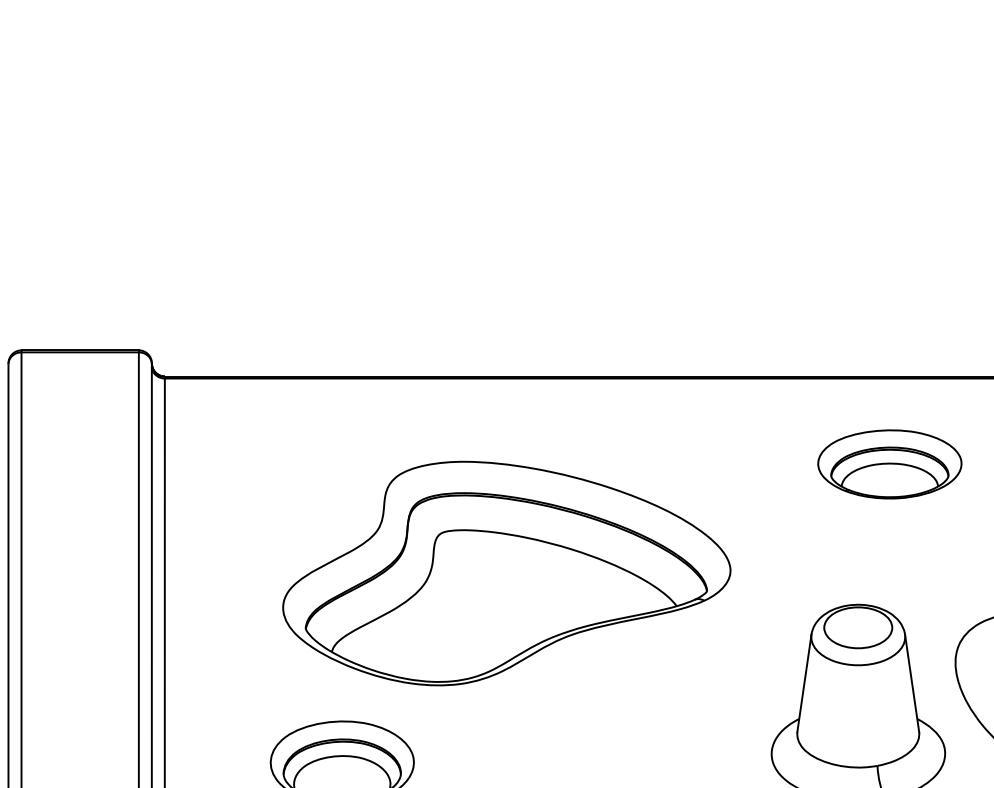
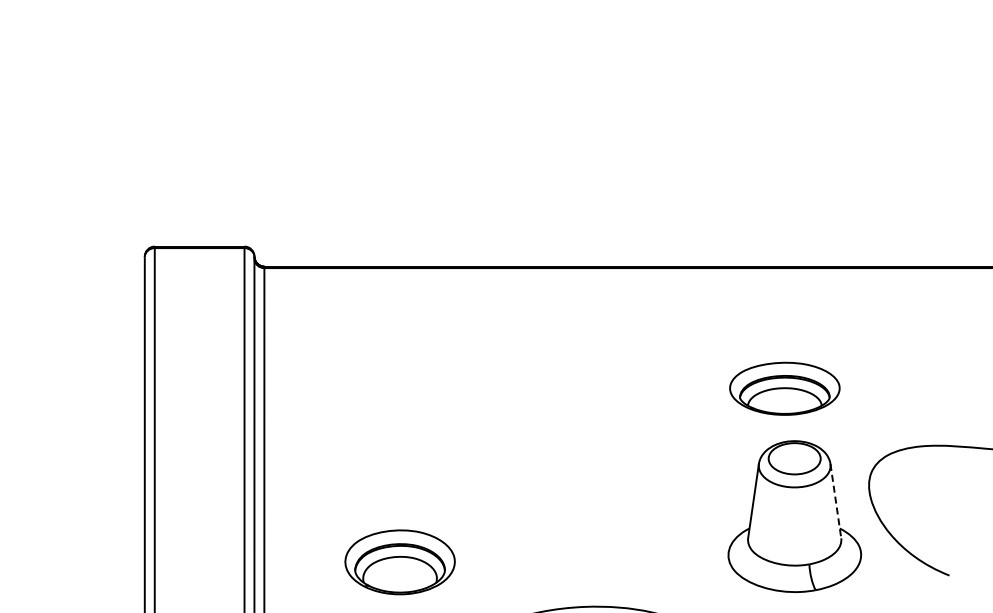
part: (889, 464) -> (784, 388), moved
part: (506, 572) -> (525, 416), removed
line: (911, 683) -> (835, 501), solid -> dashed

